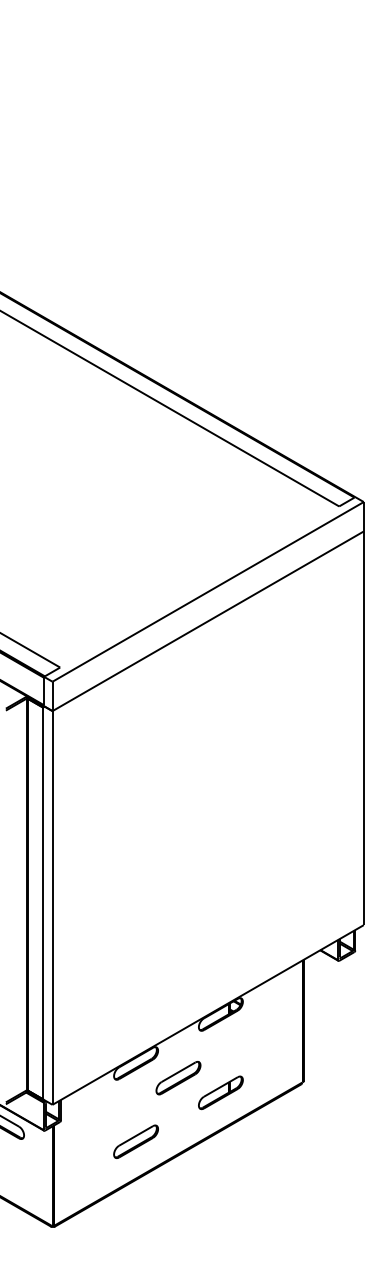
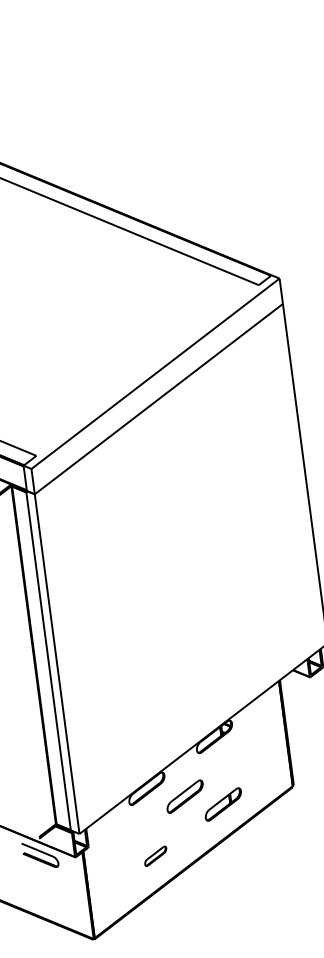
part: (135, 1141) -> (155, 856), size x0.6

